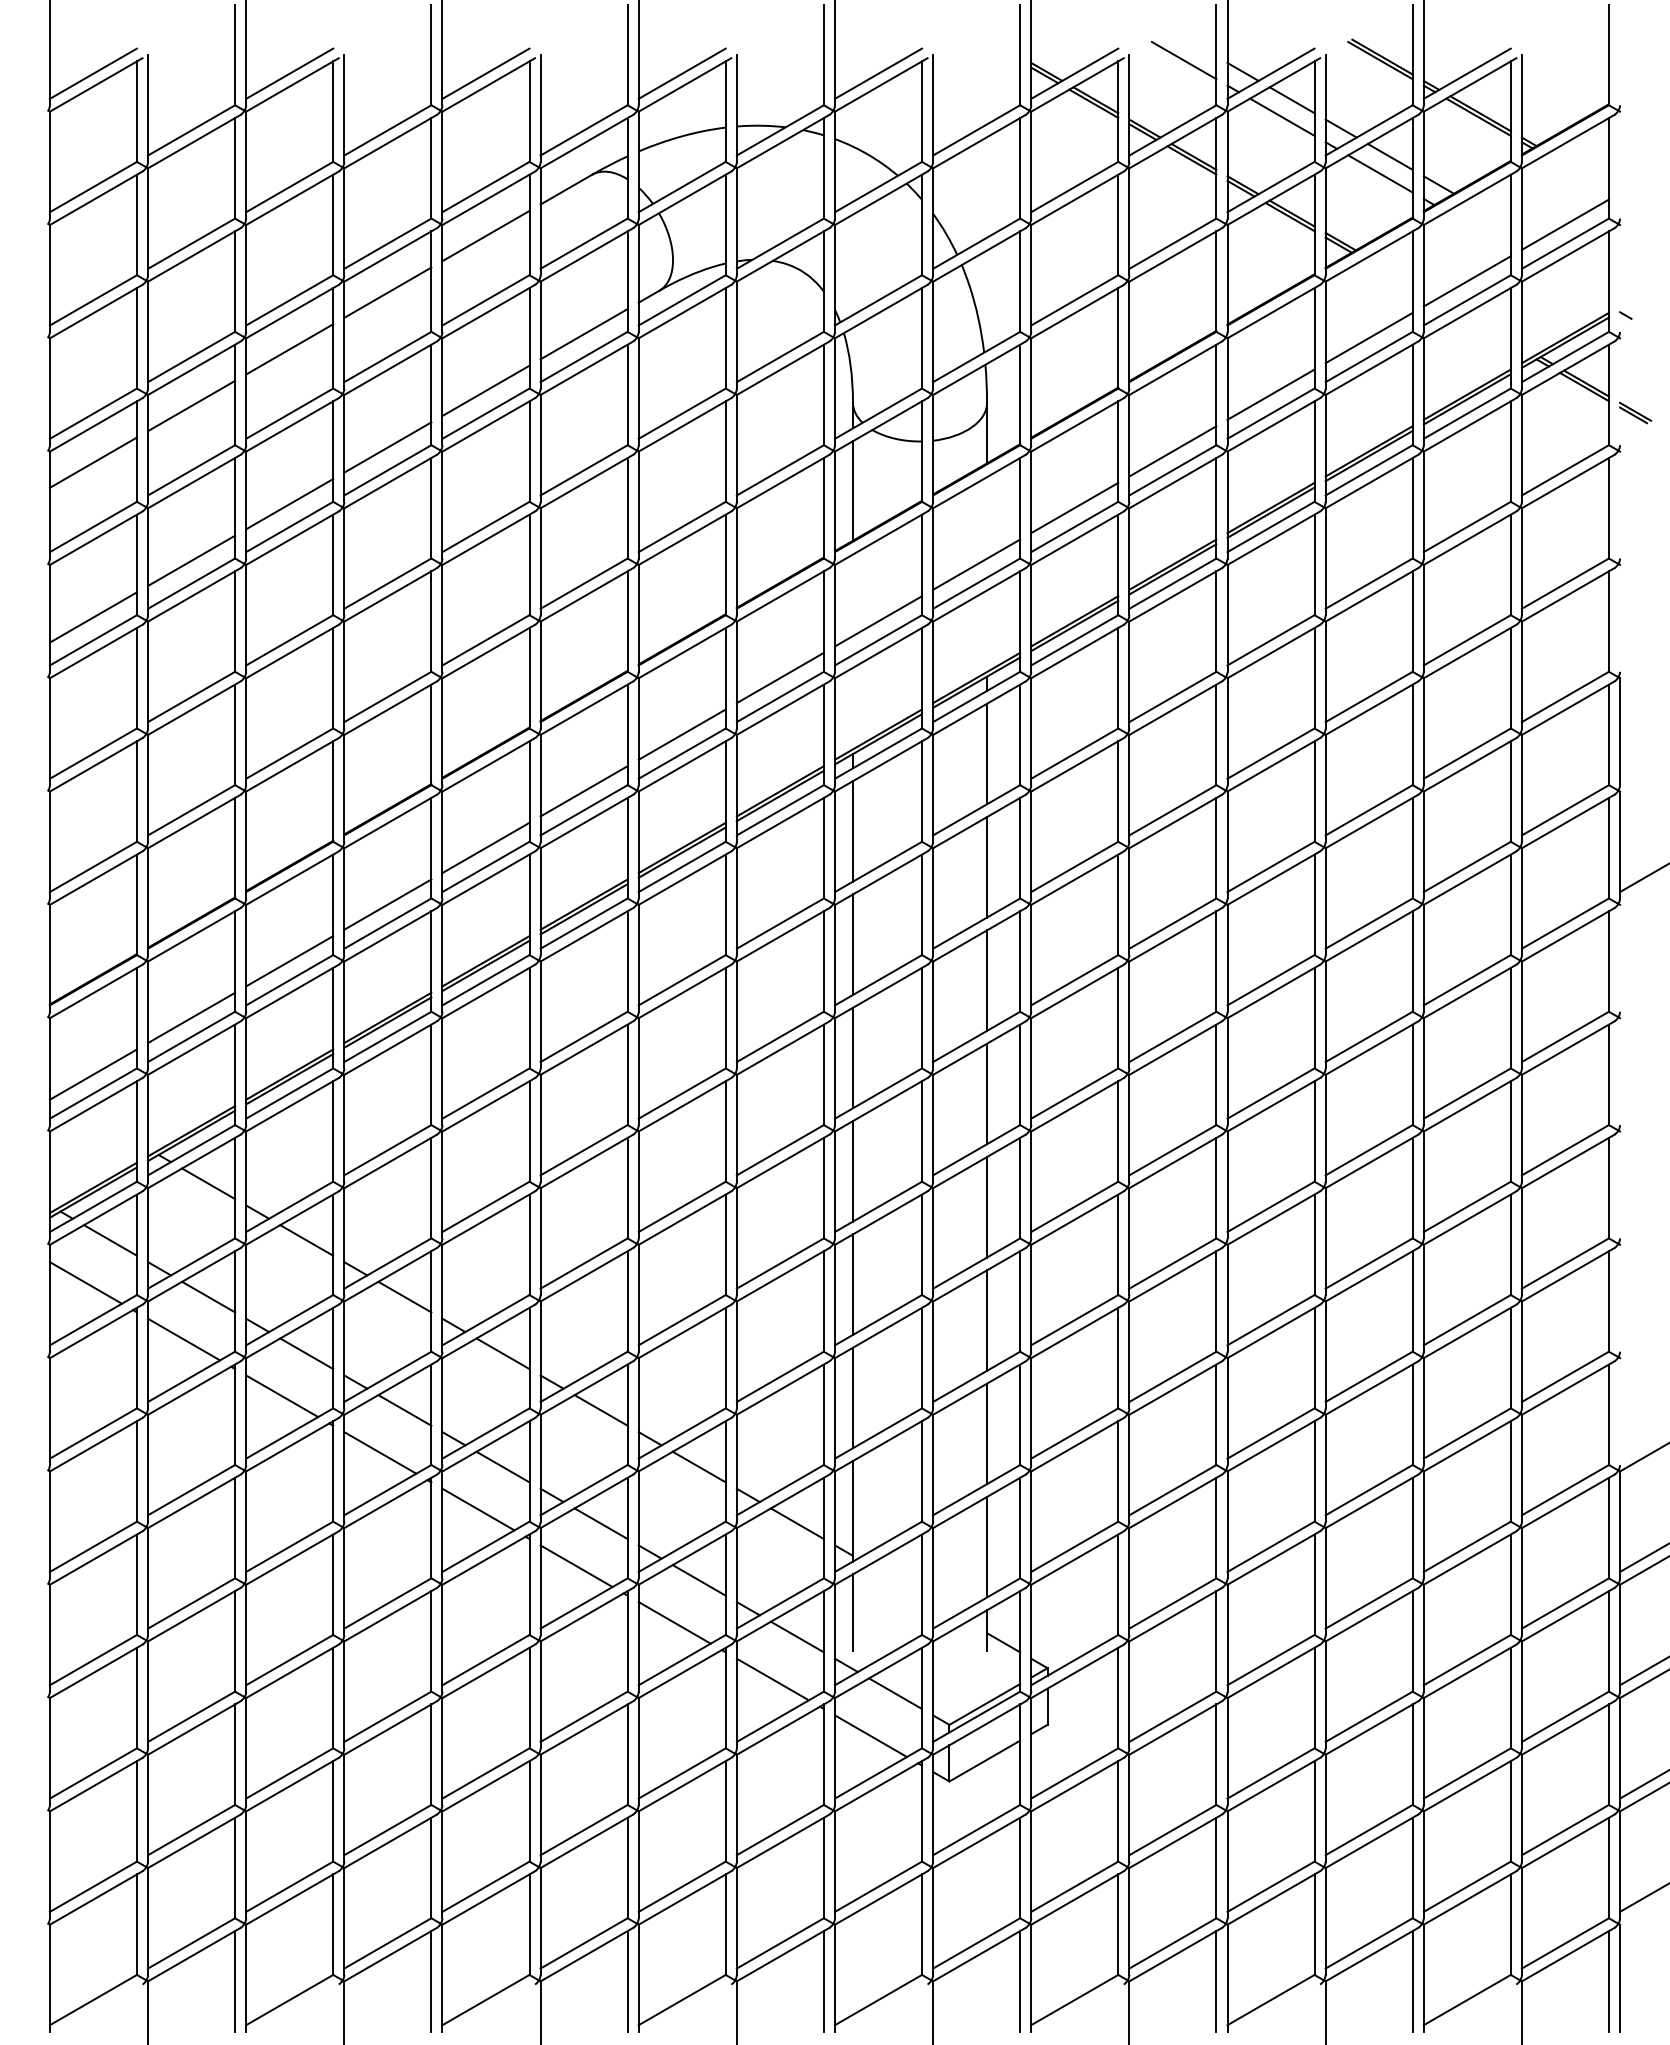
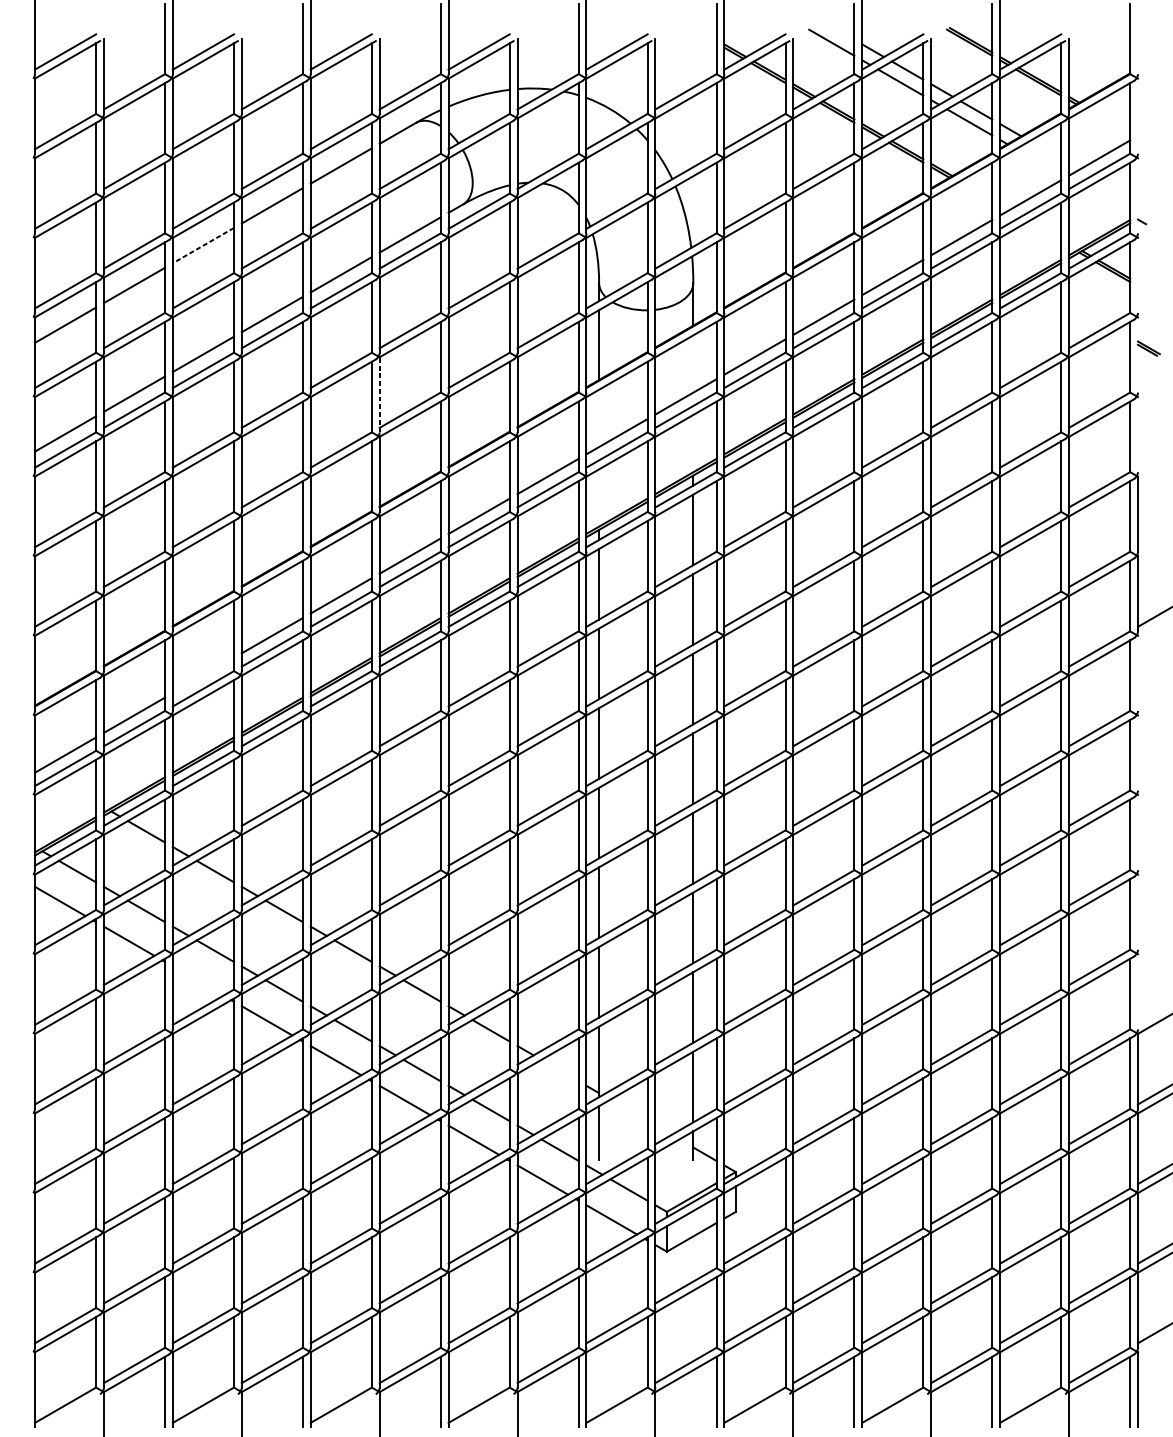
line: (289, 349) -> (203, 245), solid -> dashed
part: (1635, 412) -> (1148, 348), moved
line: (540, 561) -> (379, 394), solid -> dashed
line: (289, 961) -> (203, 675), removed
line: (282, 1396) -> (198, 981), removed
line: (796, 1523) -> (559, 1070), removed

